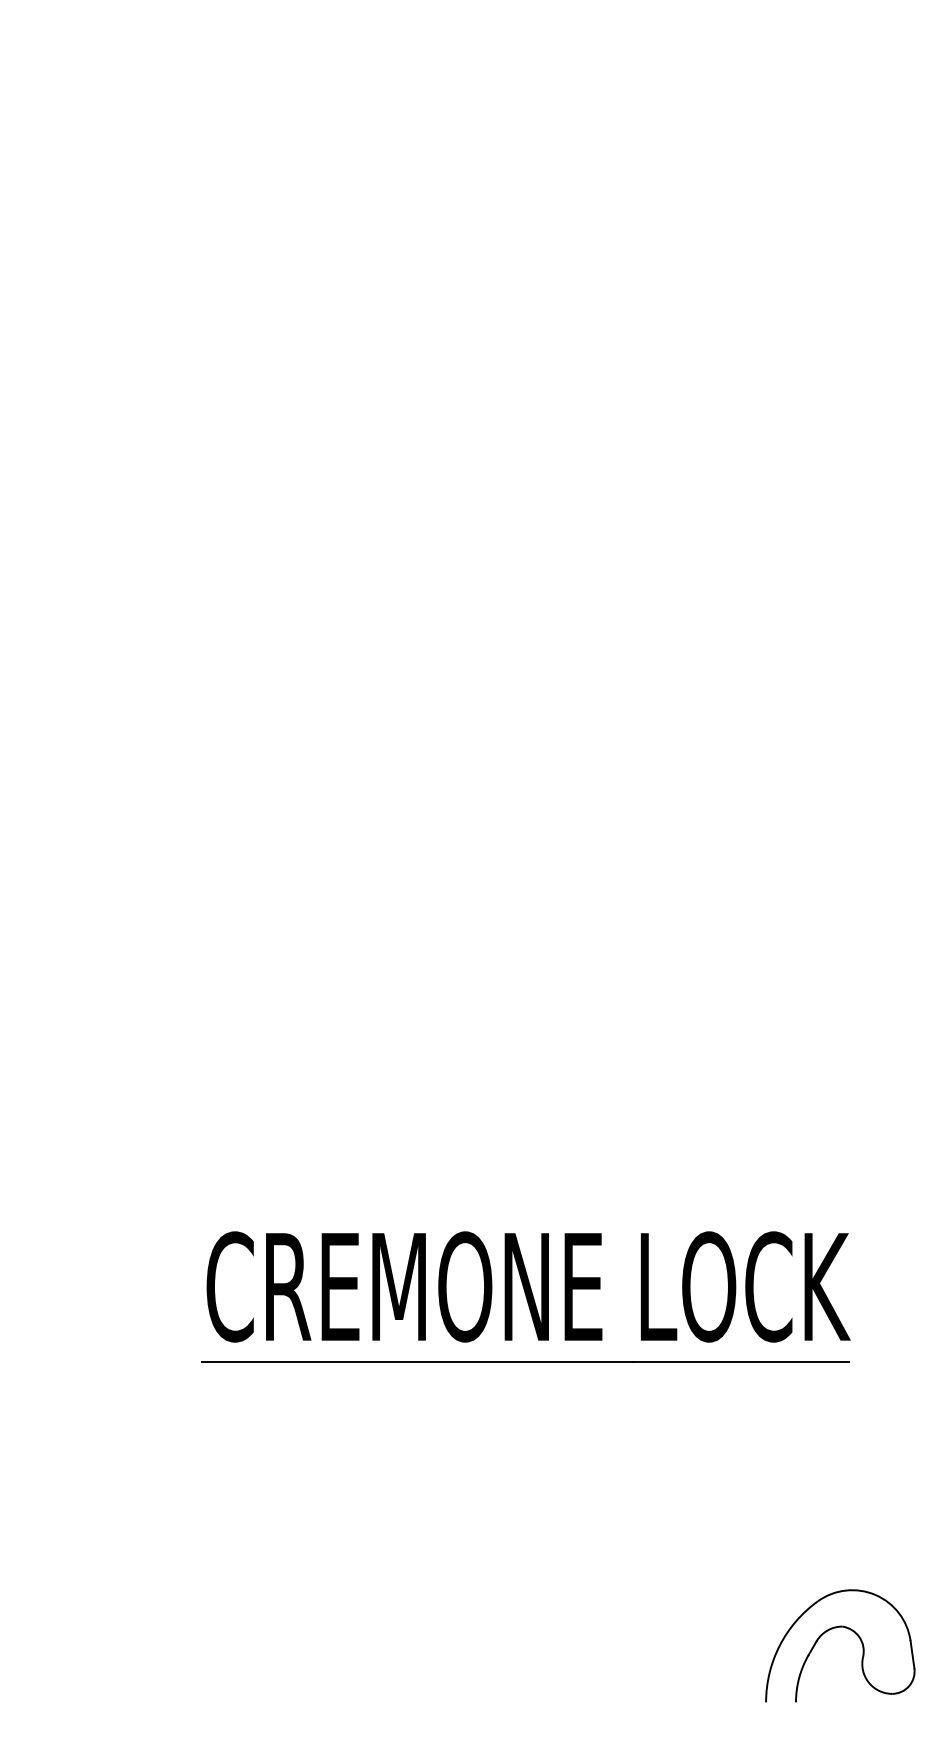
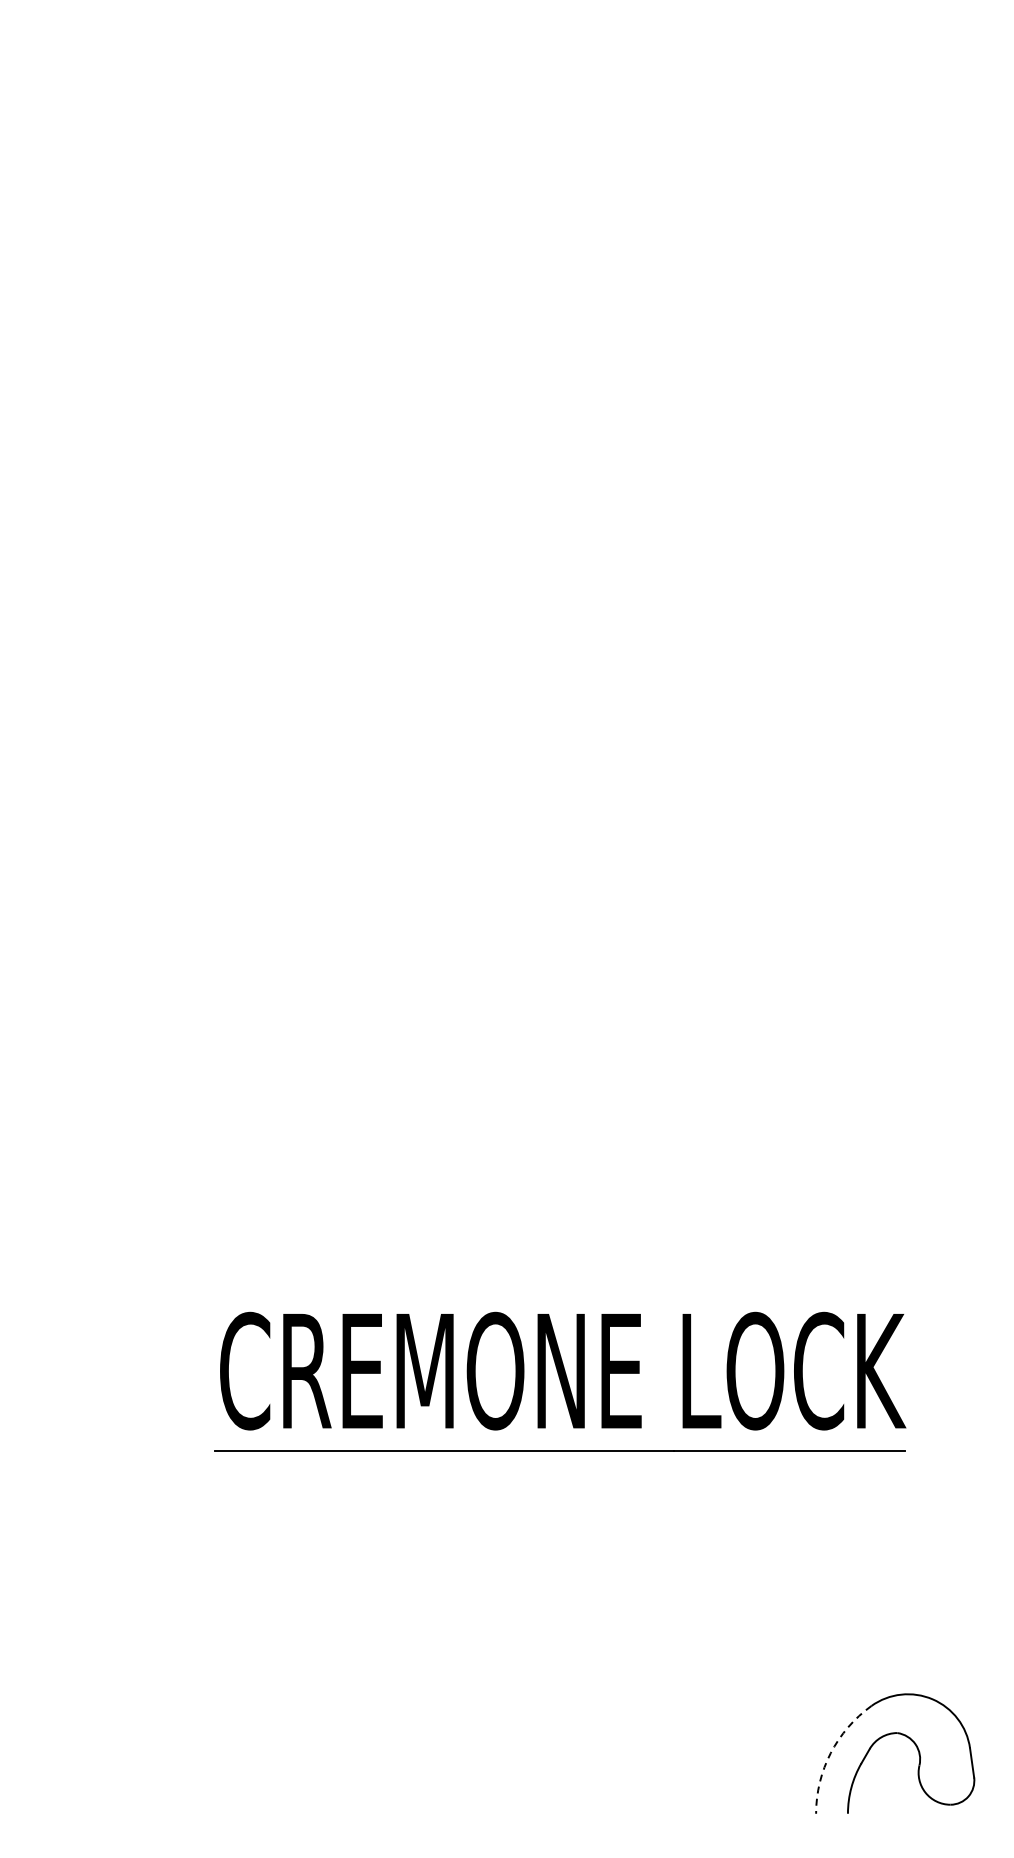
arc: (779, 1645) -> (830, 1753), solid -> dashed

